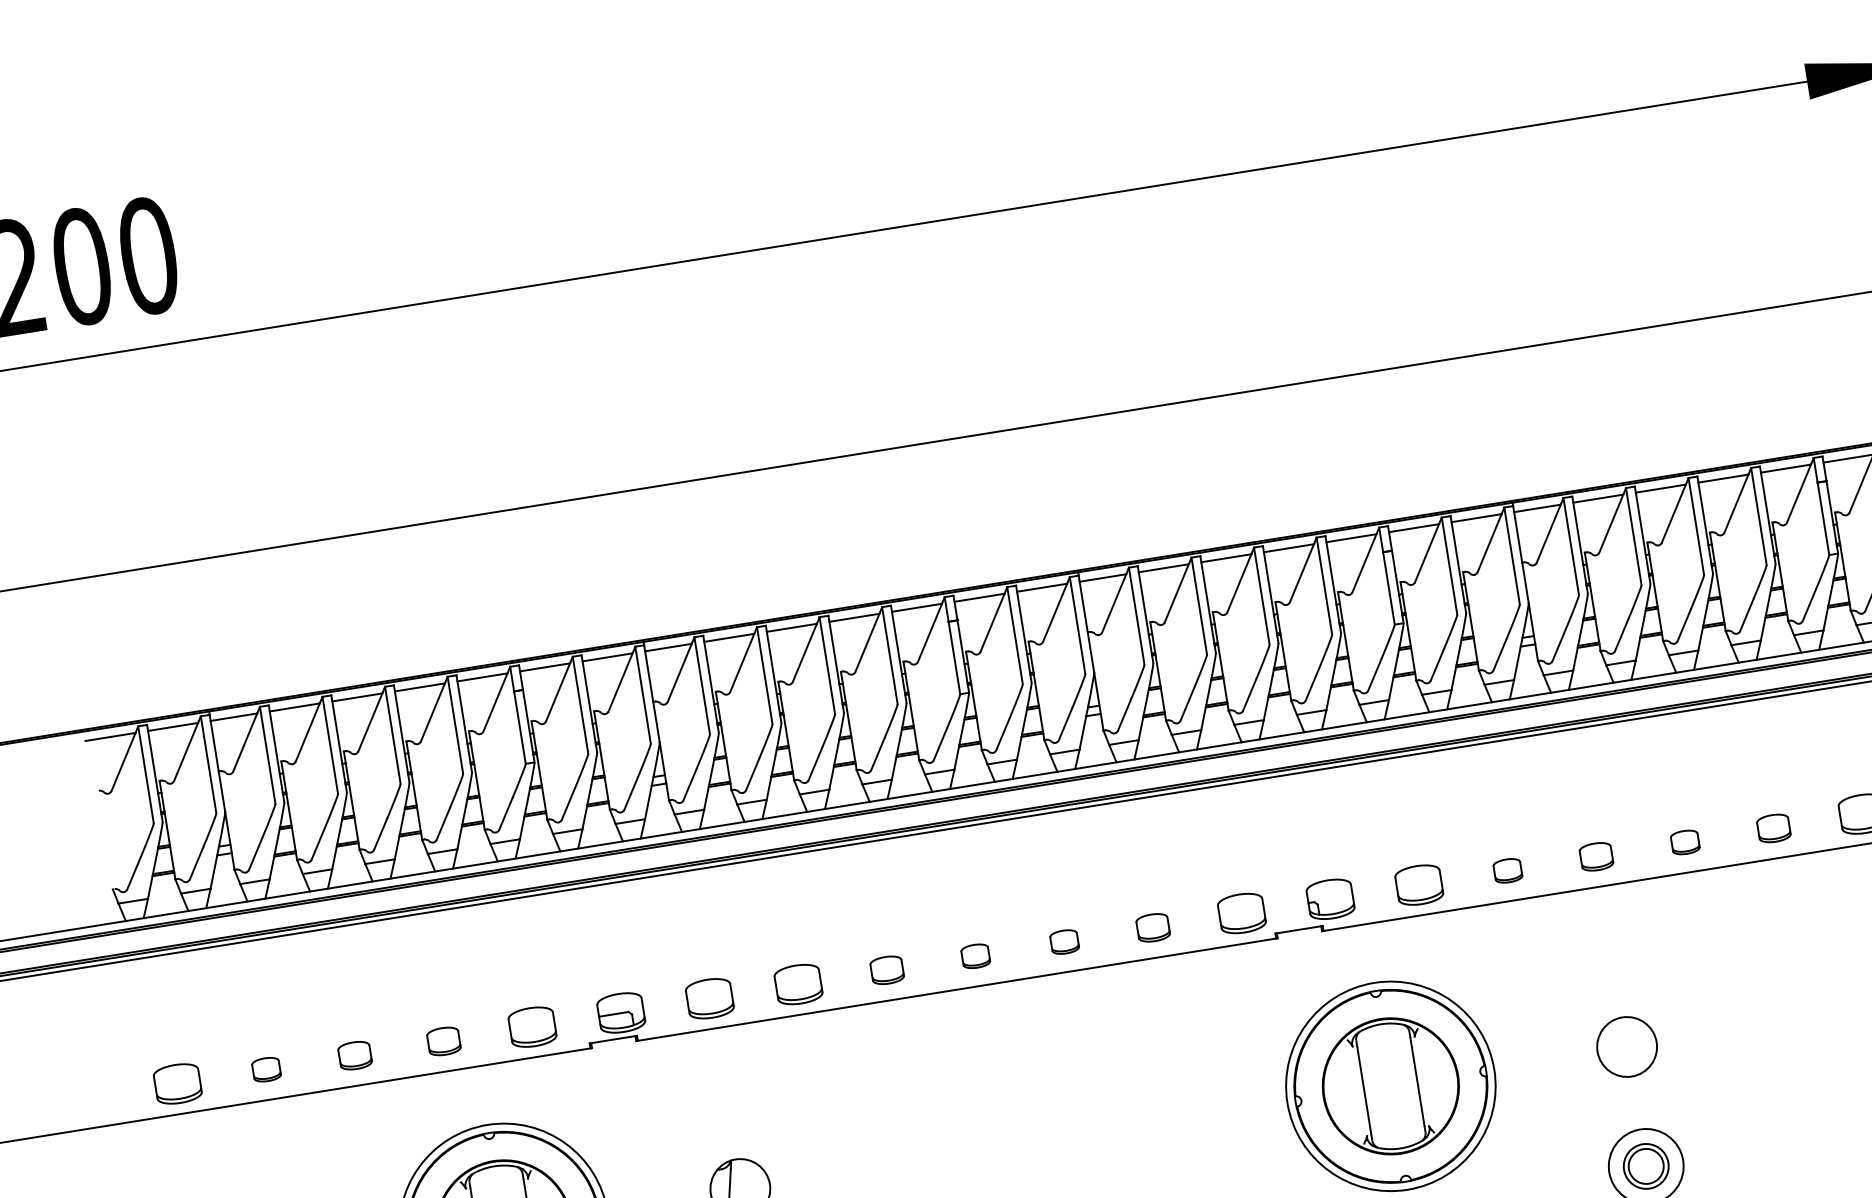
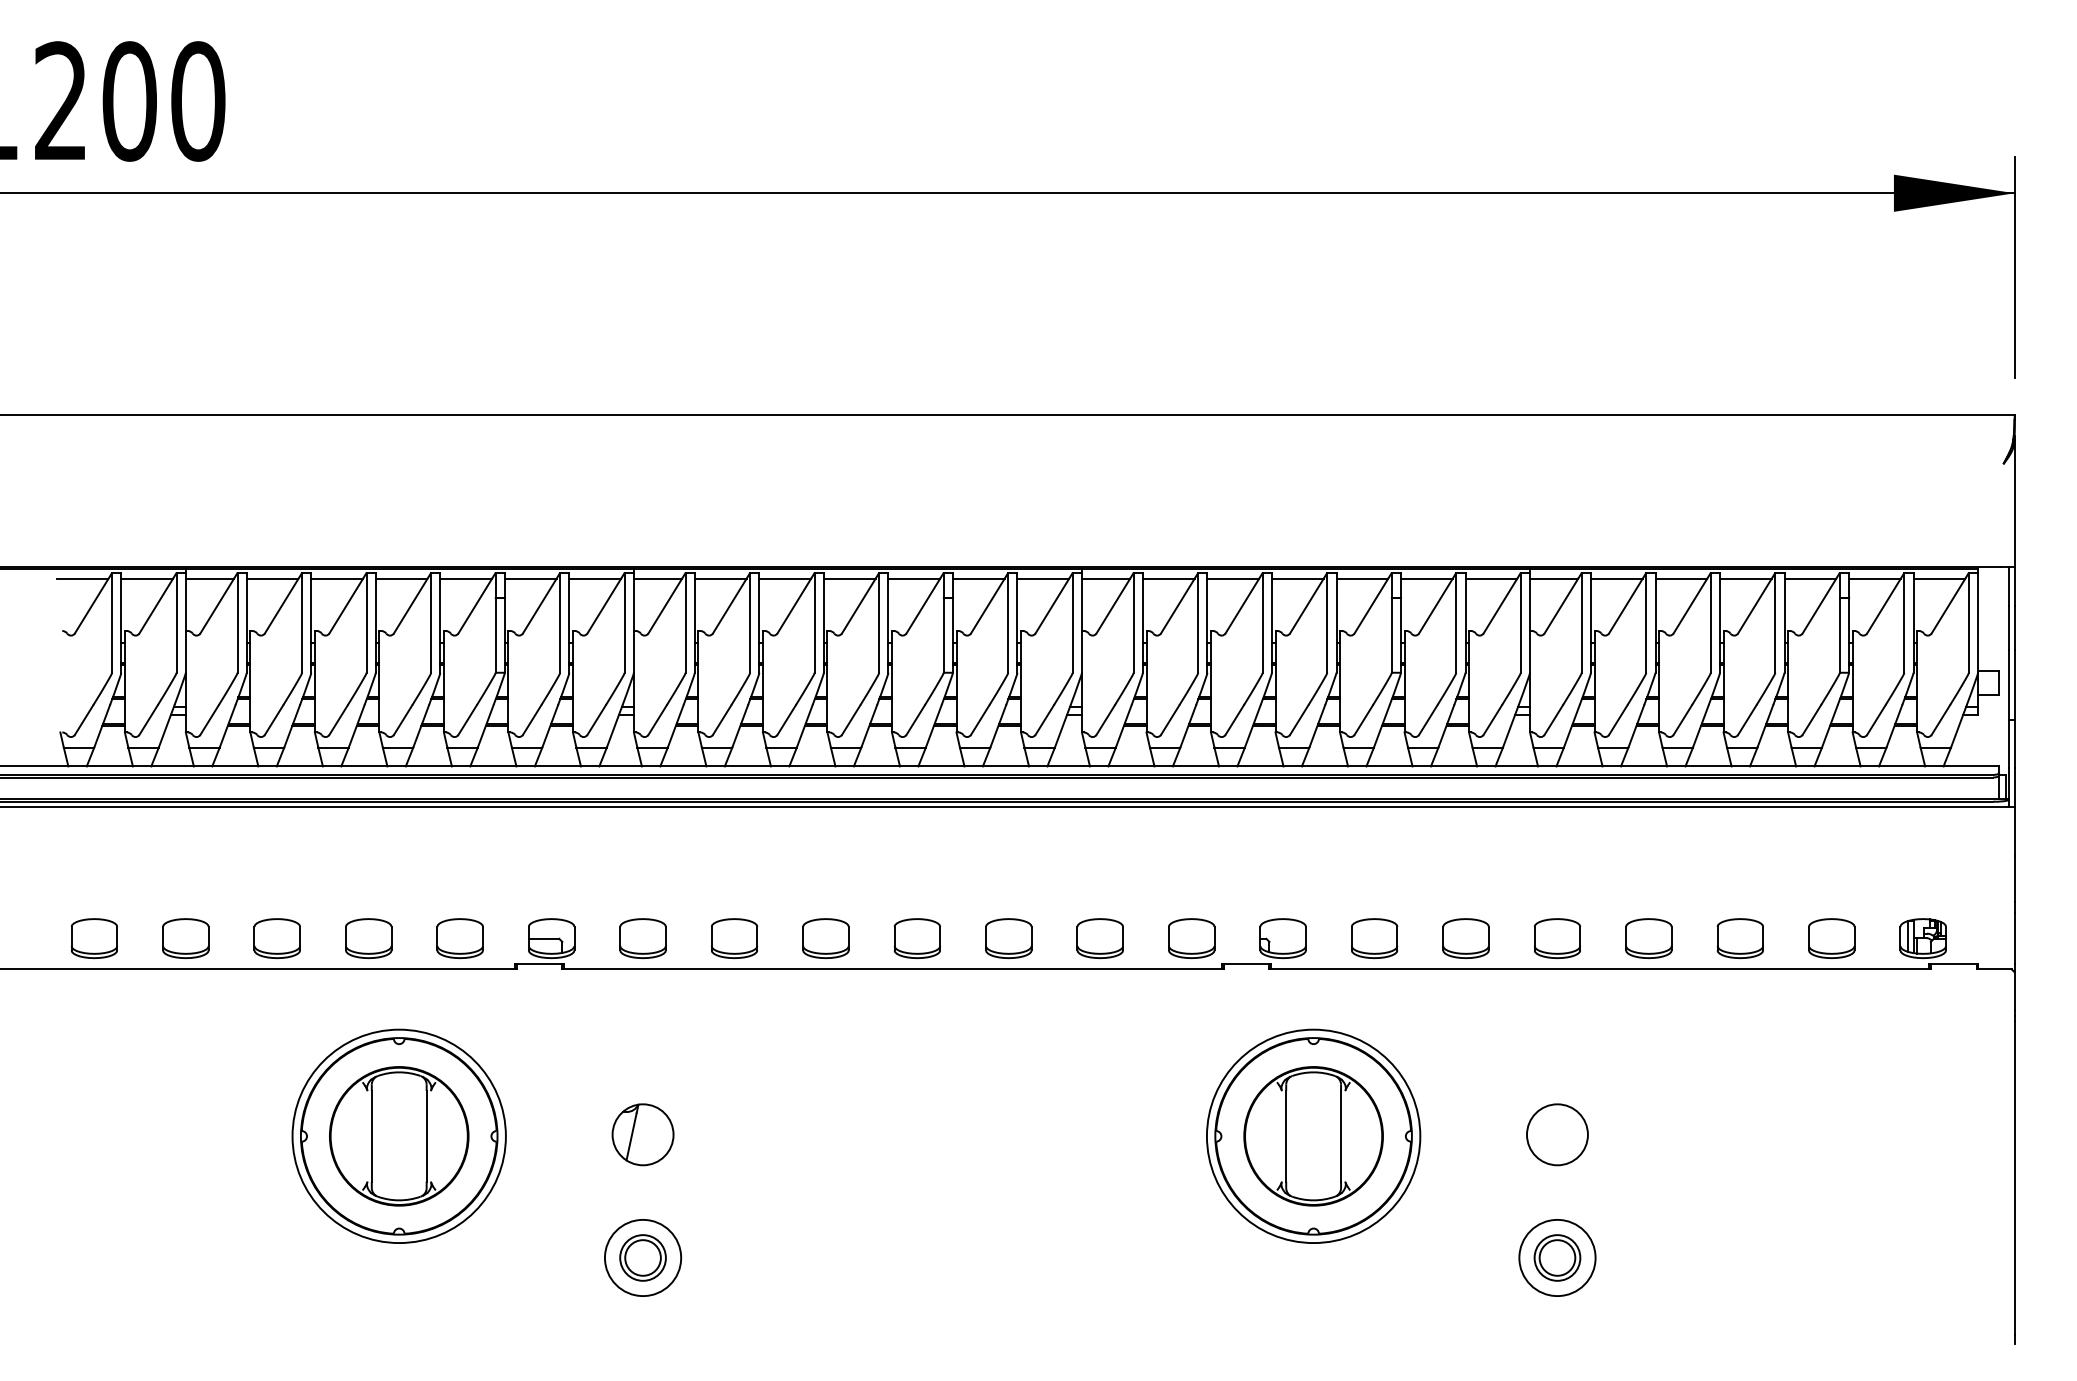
part: (1773, 828) -> (1739, 938), size x1.43
part: (1684, 842) -> (1648, 938), size x1.67
part: (1595, 856) -> (1556, 938), size x1.43
part: (1507, 870) -> (1465, 938), size x1.67
part: (1152, 927) -> (1099, 938), size x1.43
part: (1064, 941) -> (1008, 938), size x1.67
part: (975, 956) -> (916, 938), size x1.67
part: (886, 970) -> (825, 938), size x1.43
part: (443, 1041) -> (368, 938), size x1.43
part: (354, 1055) -> (276, 938), size x1.43
part: (266, 1069) -> (185, 938), size x1.67

